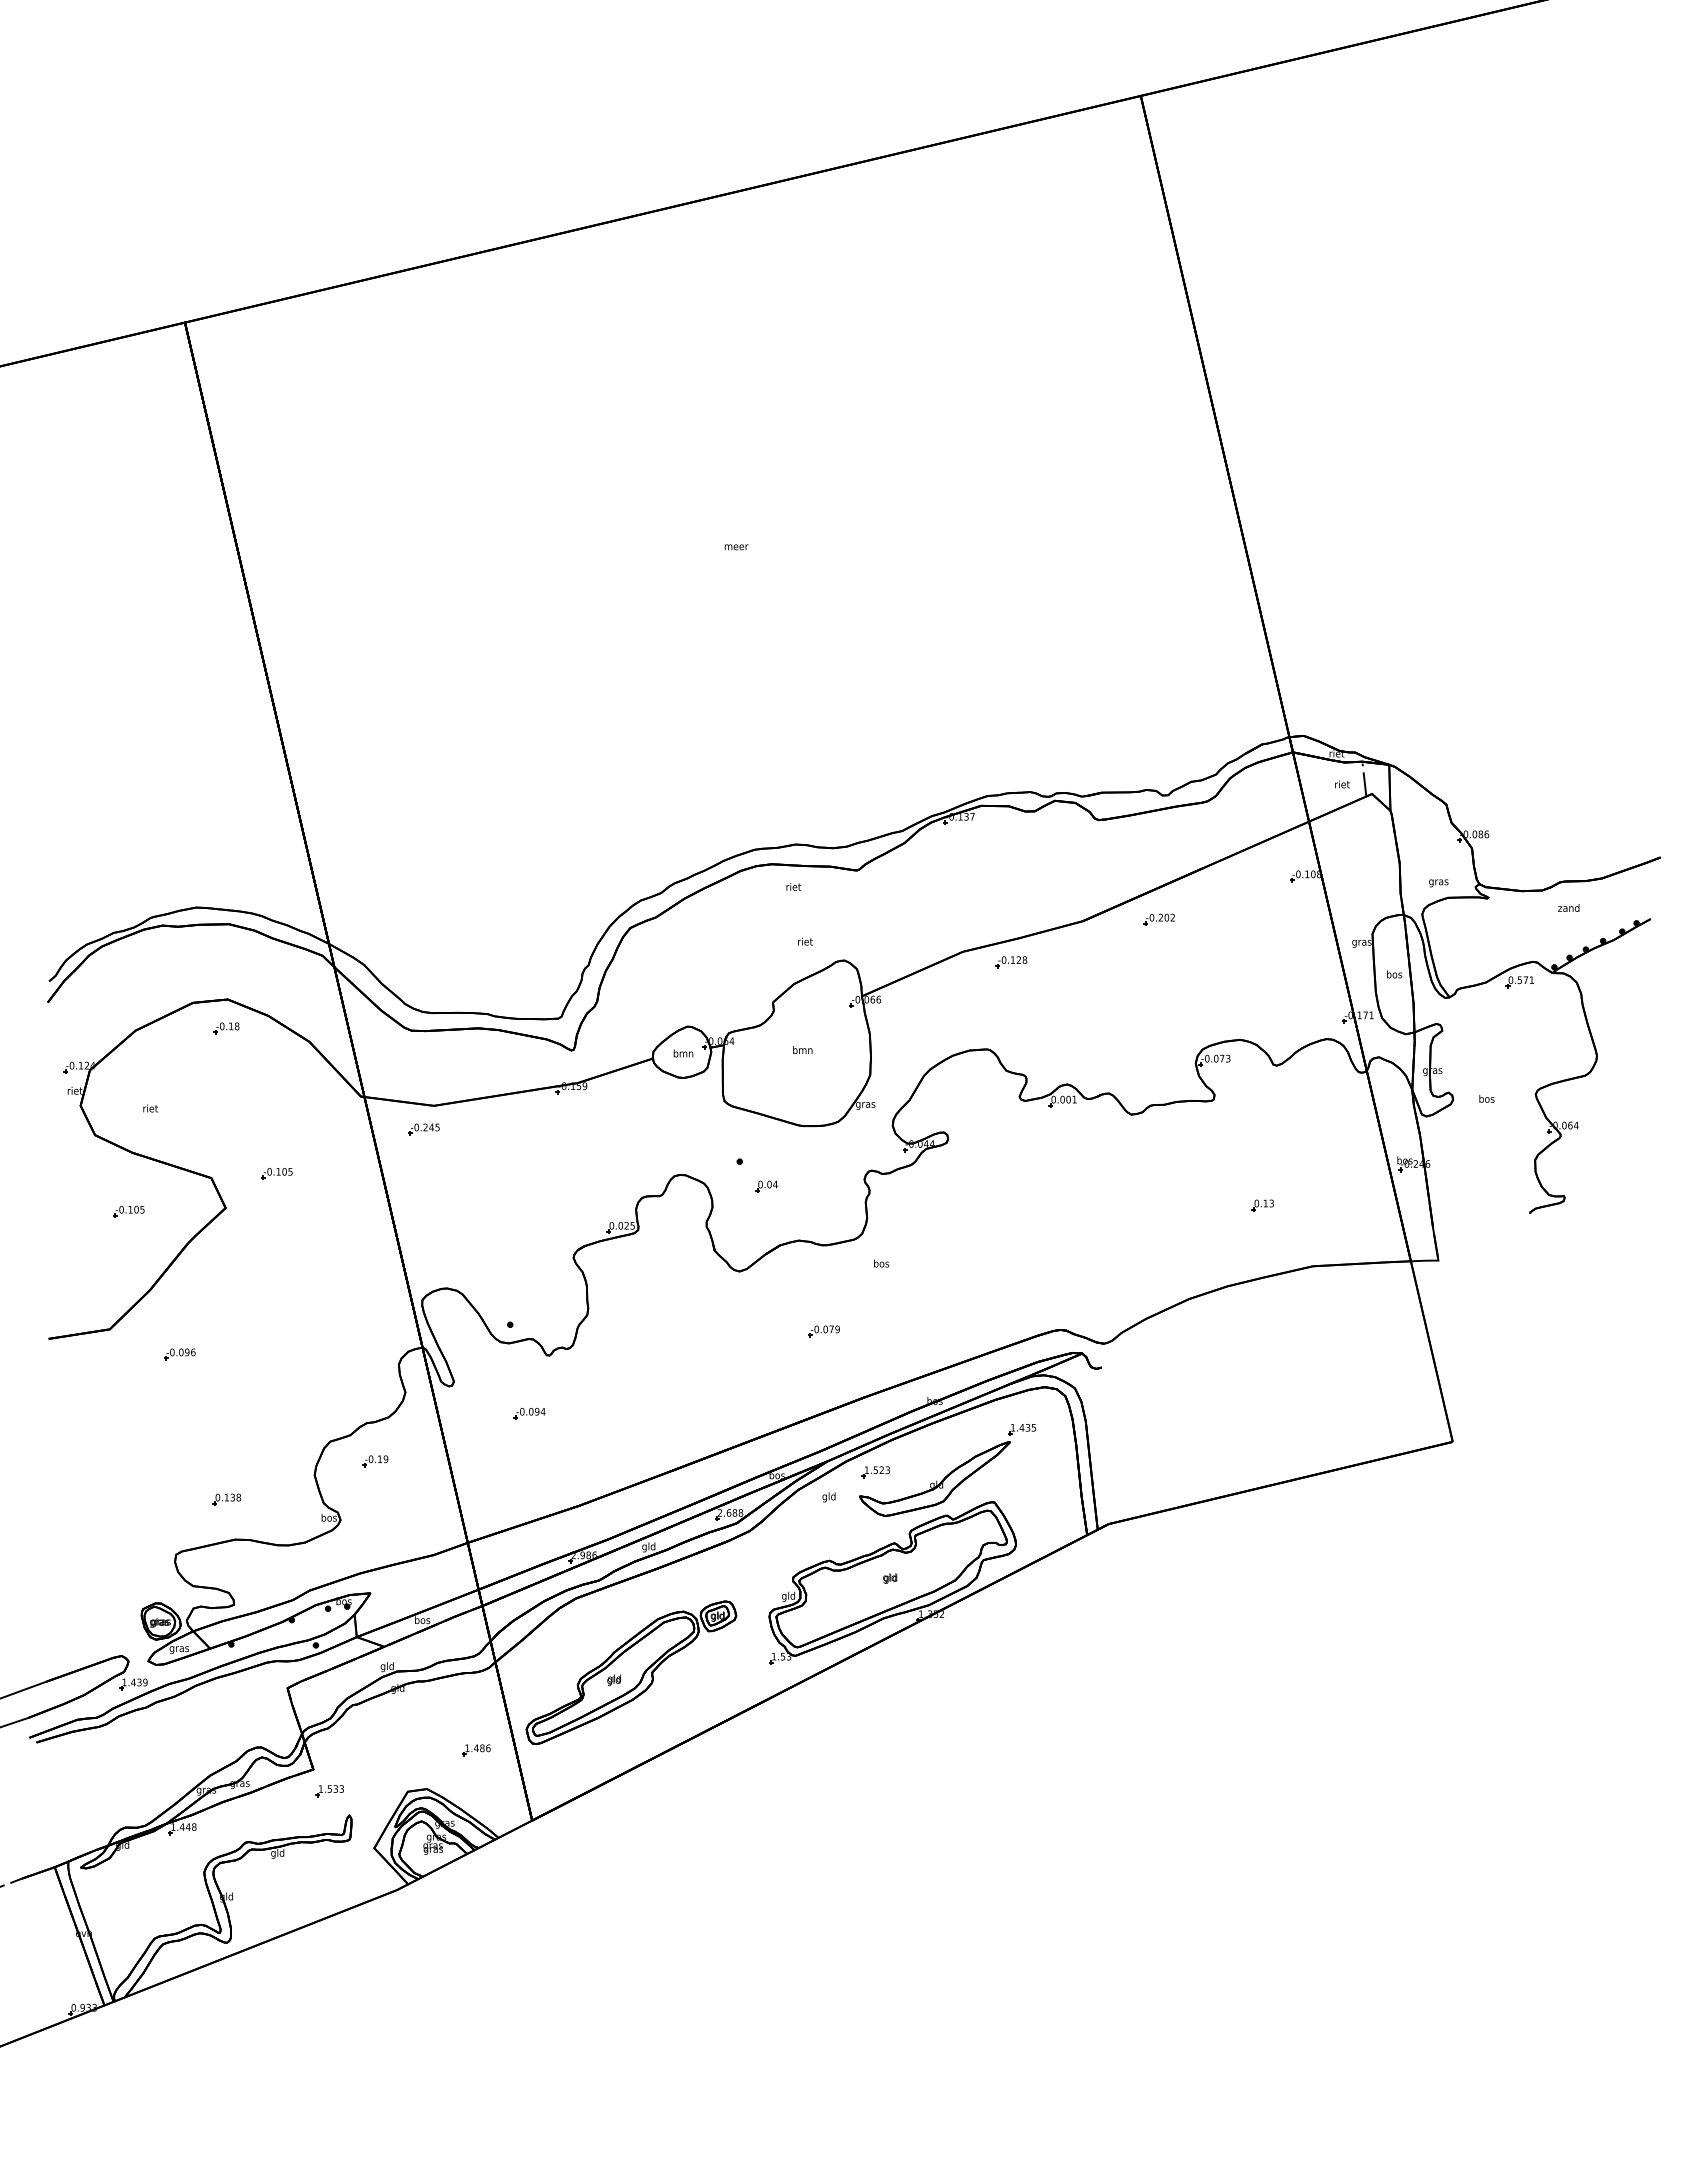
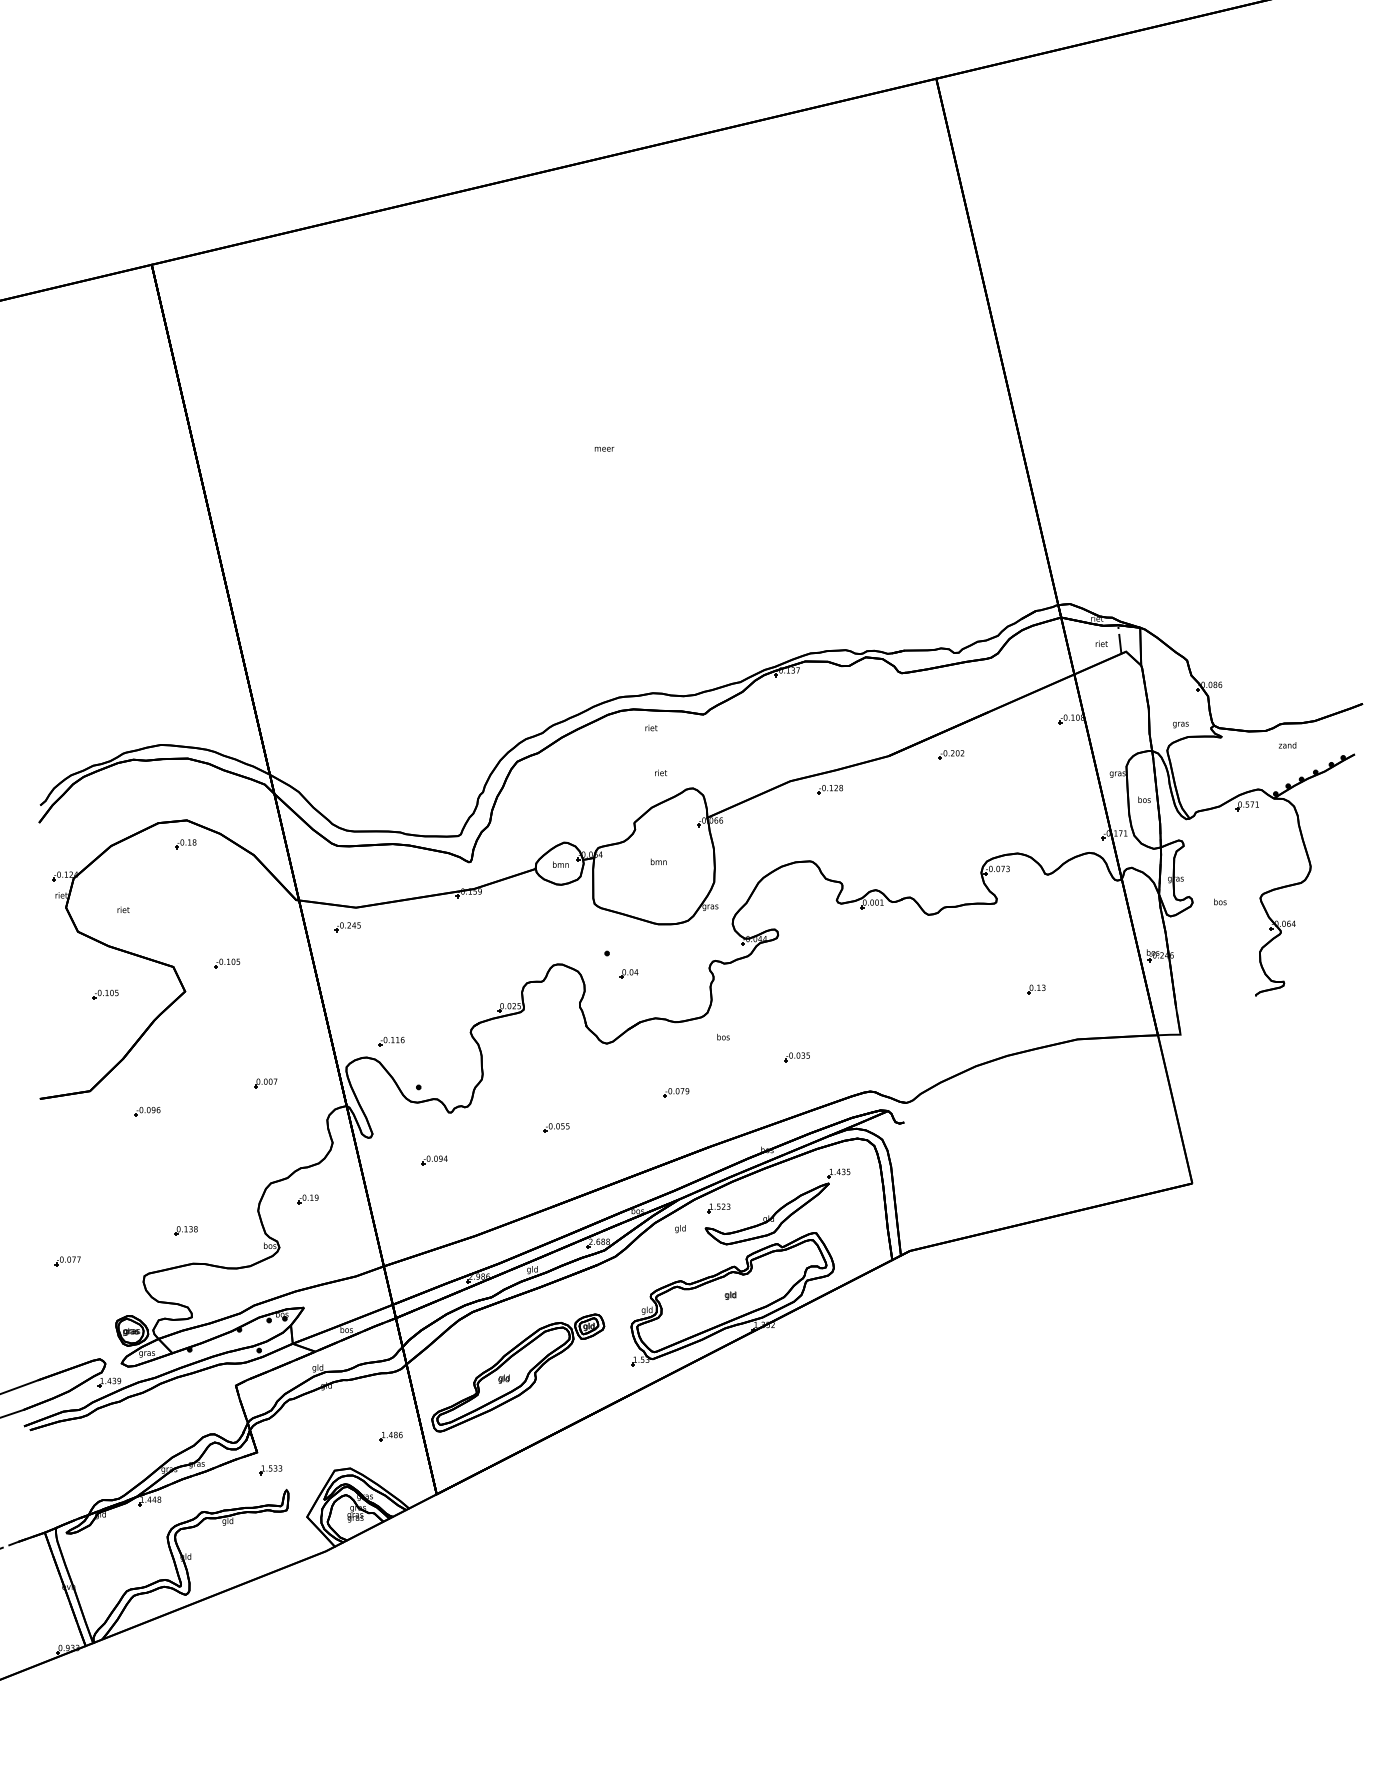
part: (476, 1269) -> (391, 1042), added
part: (970, 1288) -> (796, 1057), added
part: (323, 1319) -> (265, 1083), added
part: (677, 1374) -> (556, 1128), added
part: (82, 1536) -> (67, 1261), added

